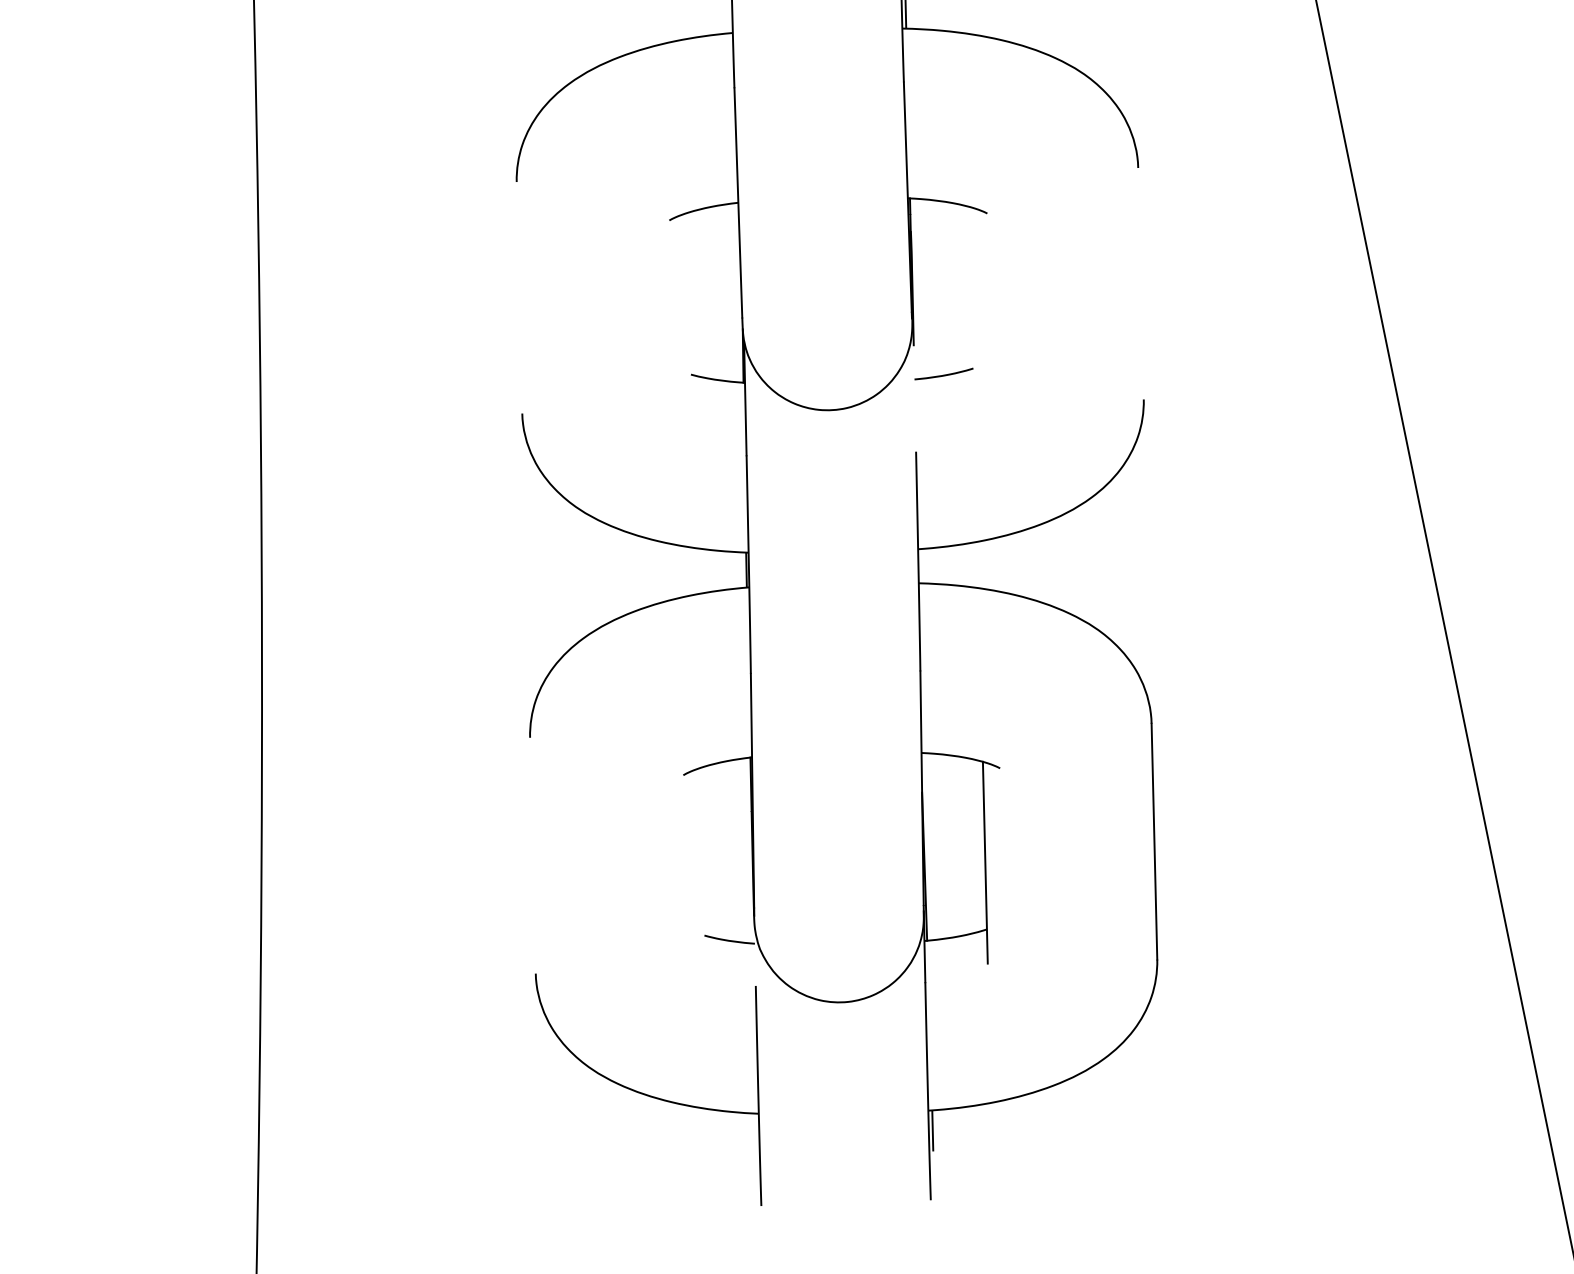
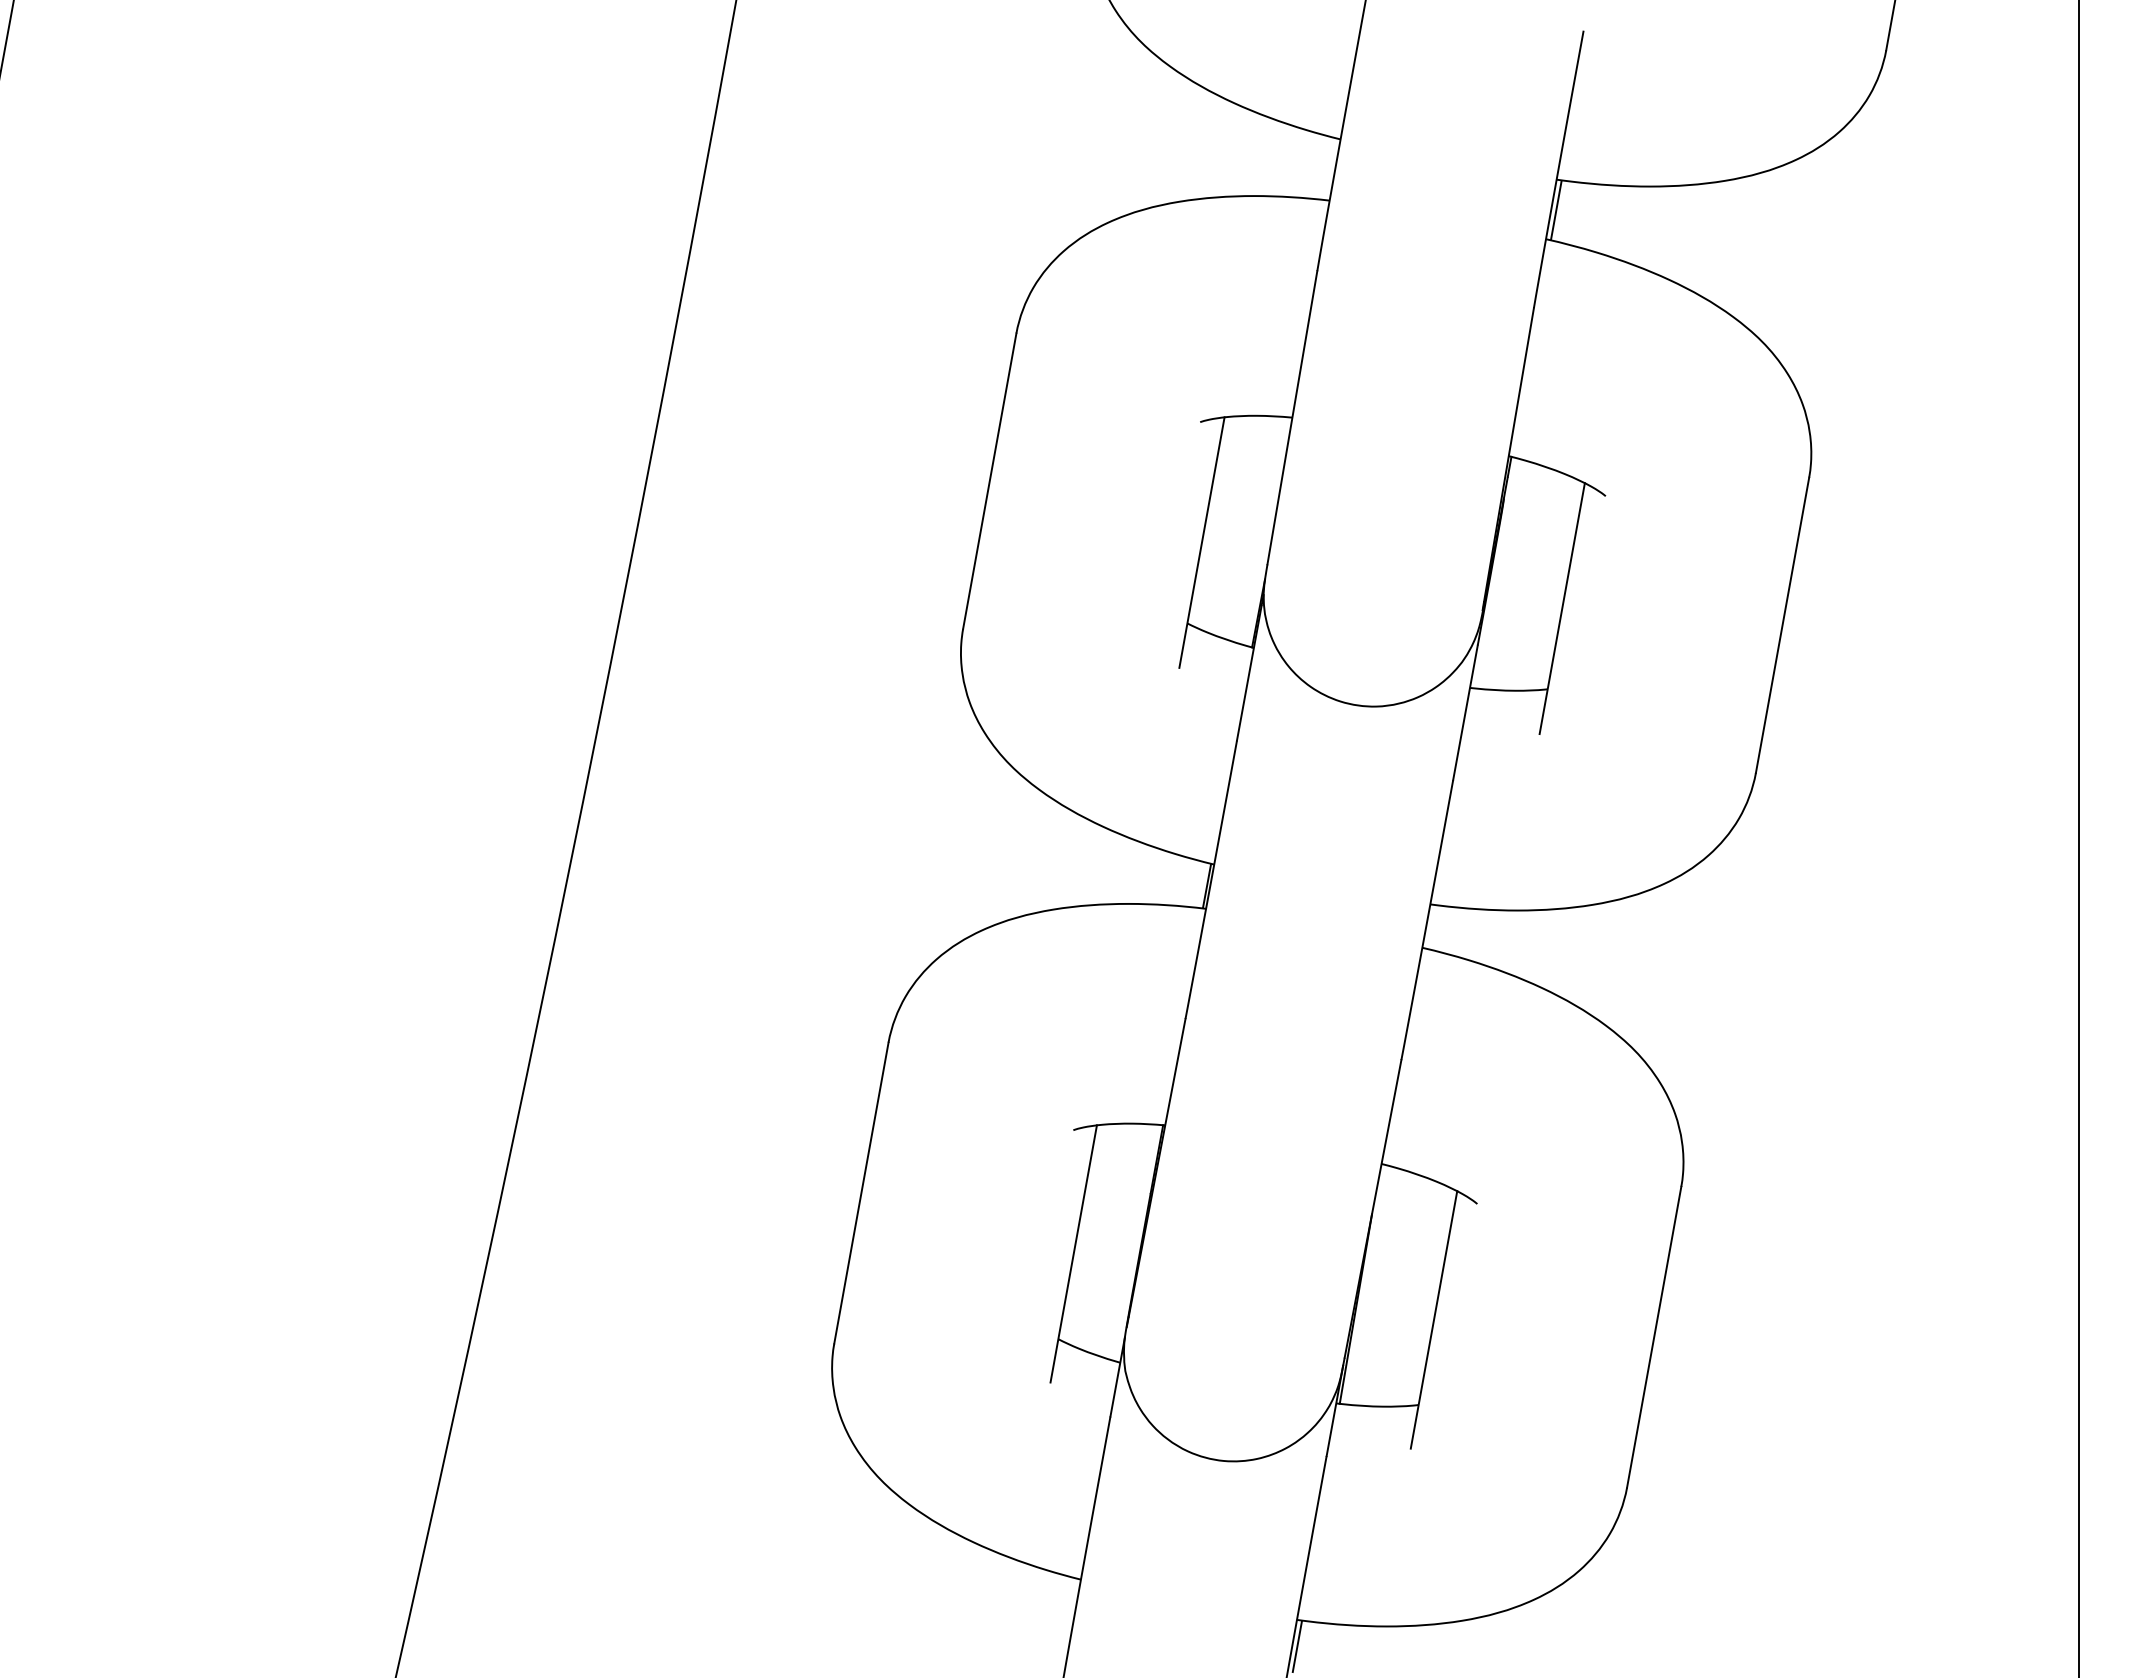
line: (1140, 283) -> (1782, 625), added
line: (519, 297) -> (989, 480), added
line: (971, 305) -> (1561, 608), added
line: (689, 311) -> (1201, 542), added
line: (914, 398) -> (1465, 712), added
line: (532, 855) -> (861, 1192), added
line: (702, 868) -> (1073, 1253), added
line: (754, 954) -> (1117, 1376), added

